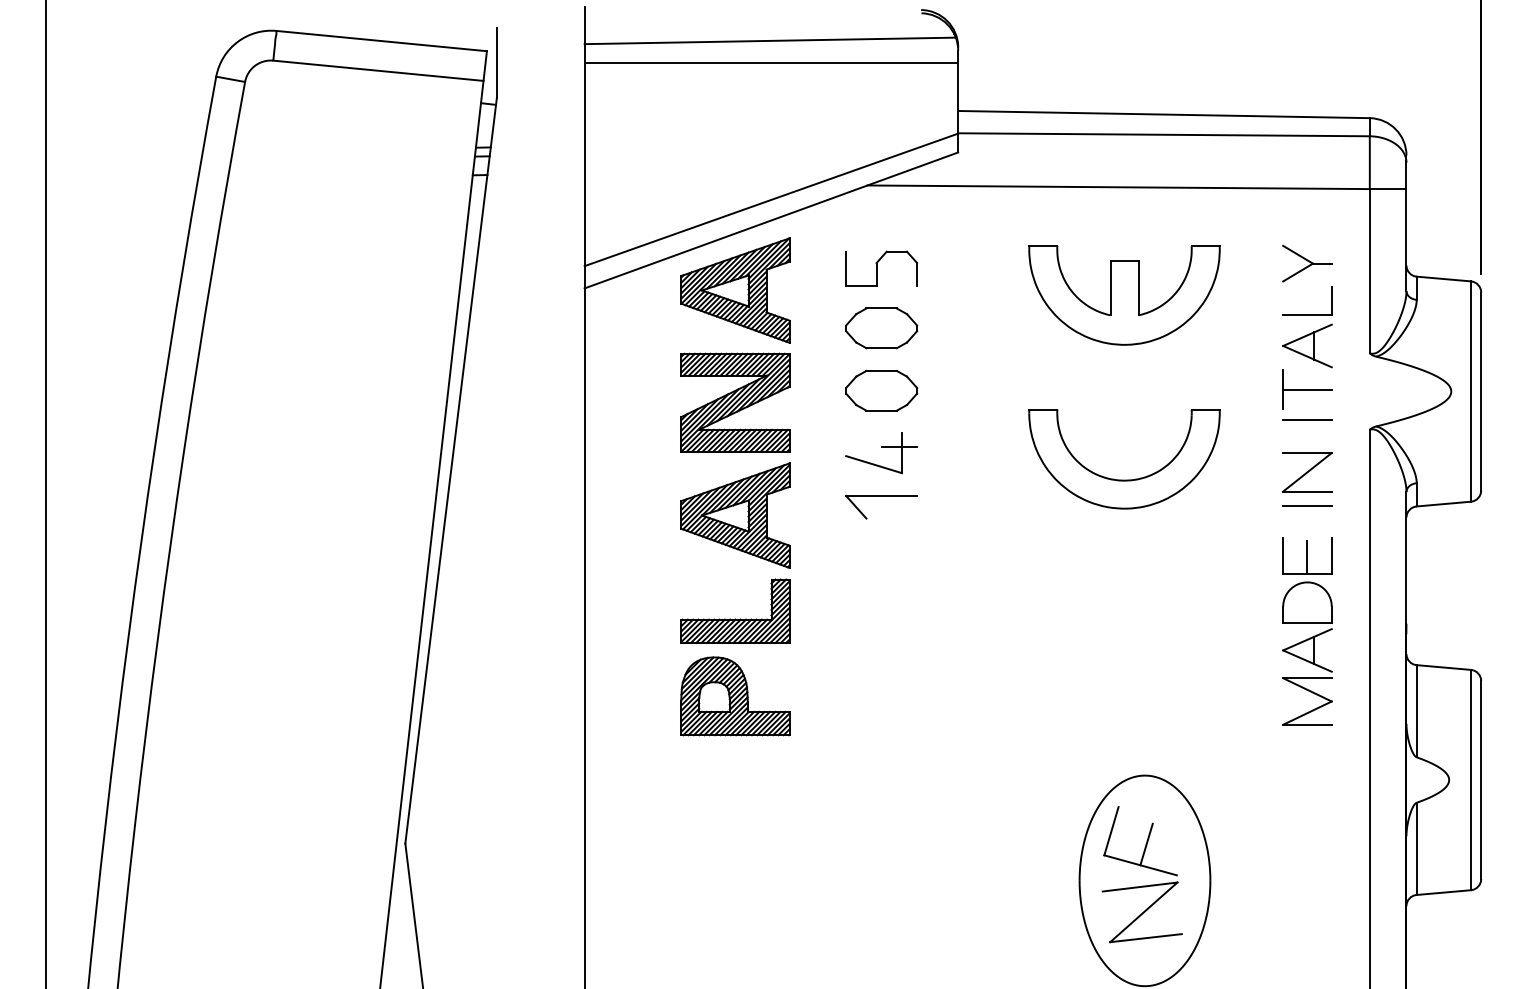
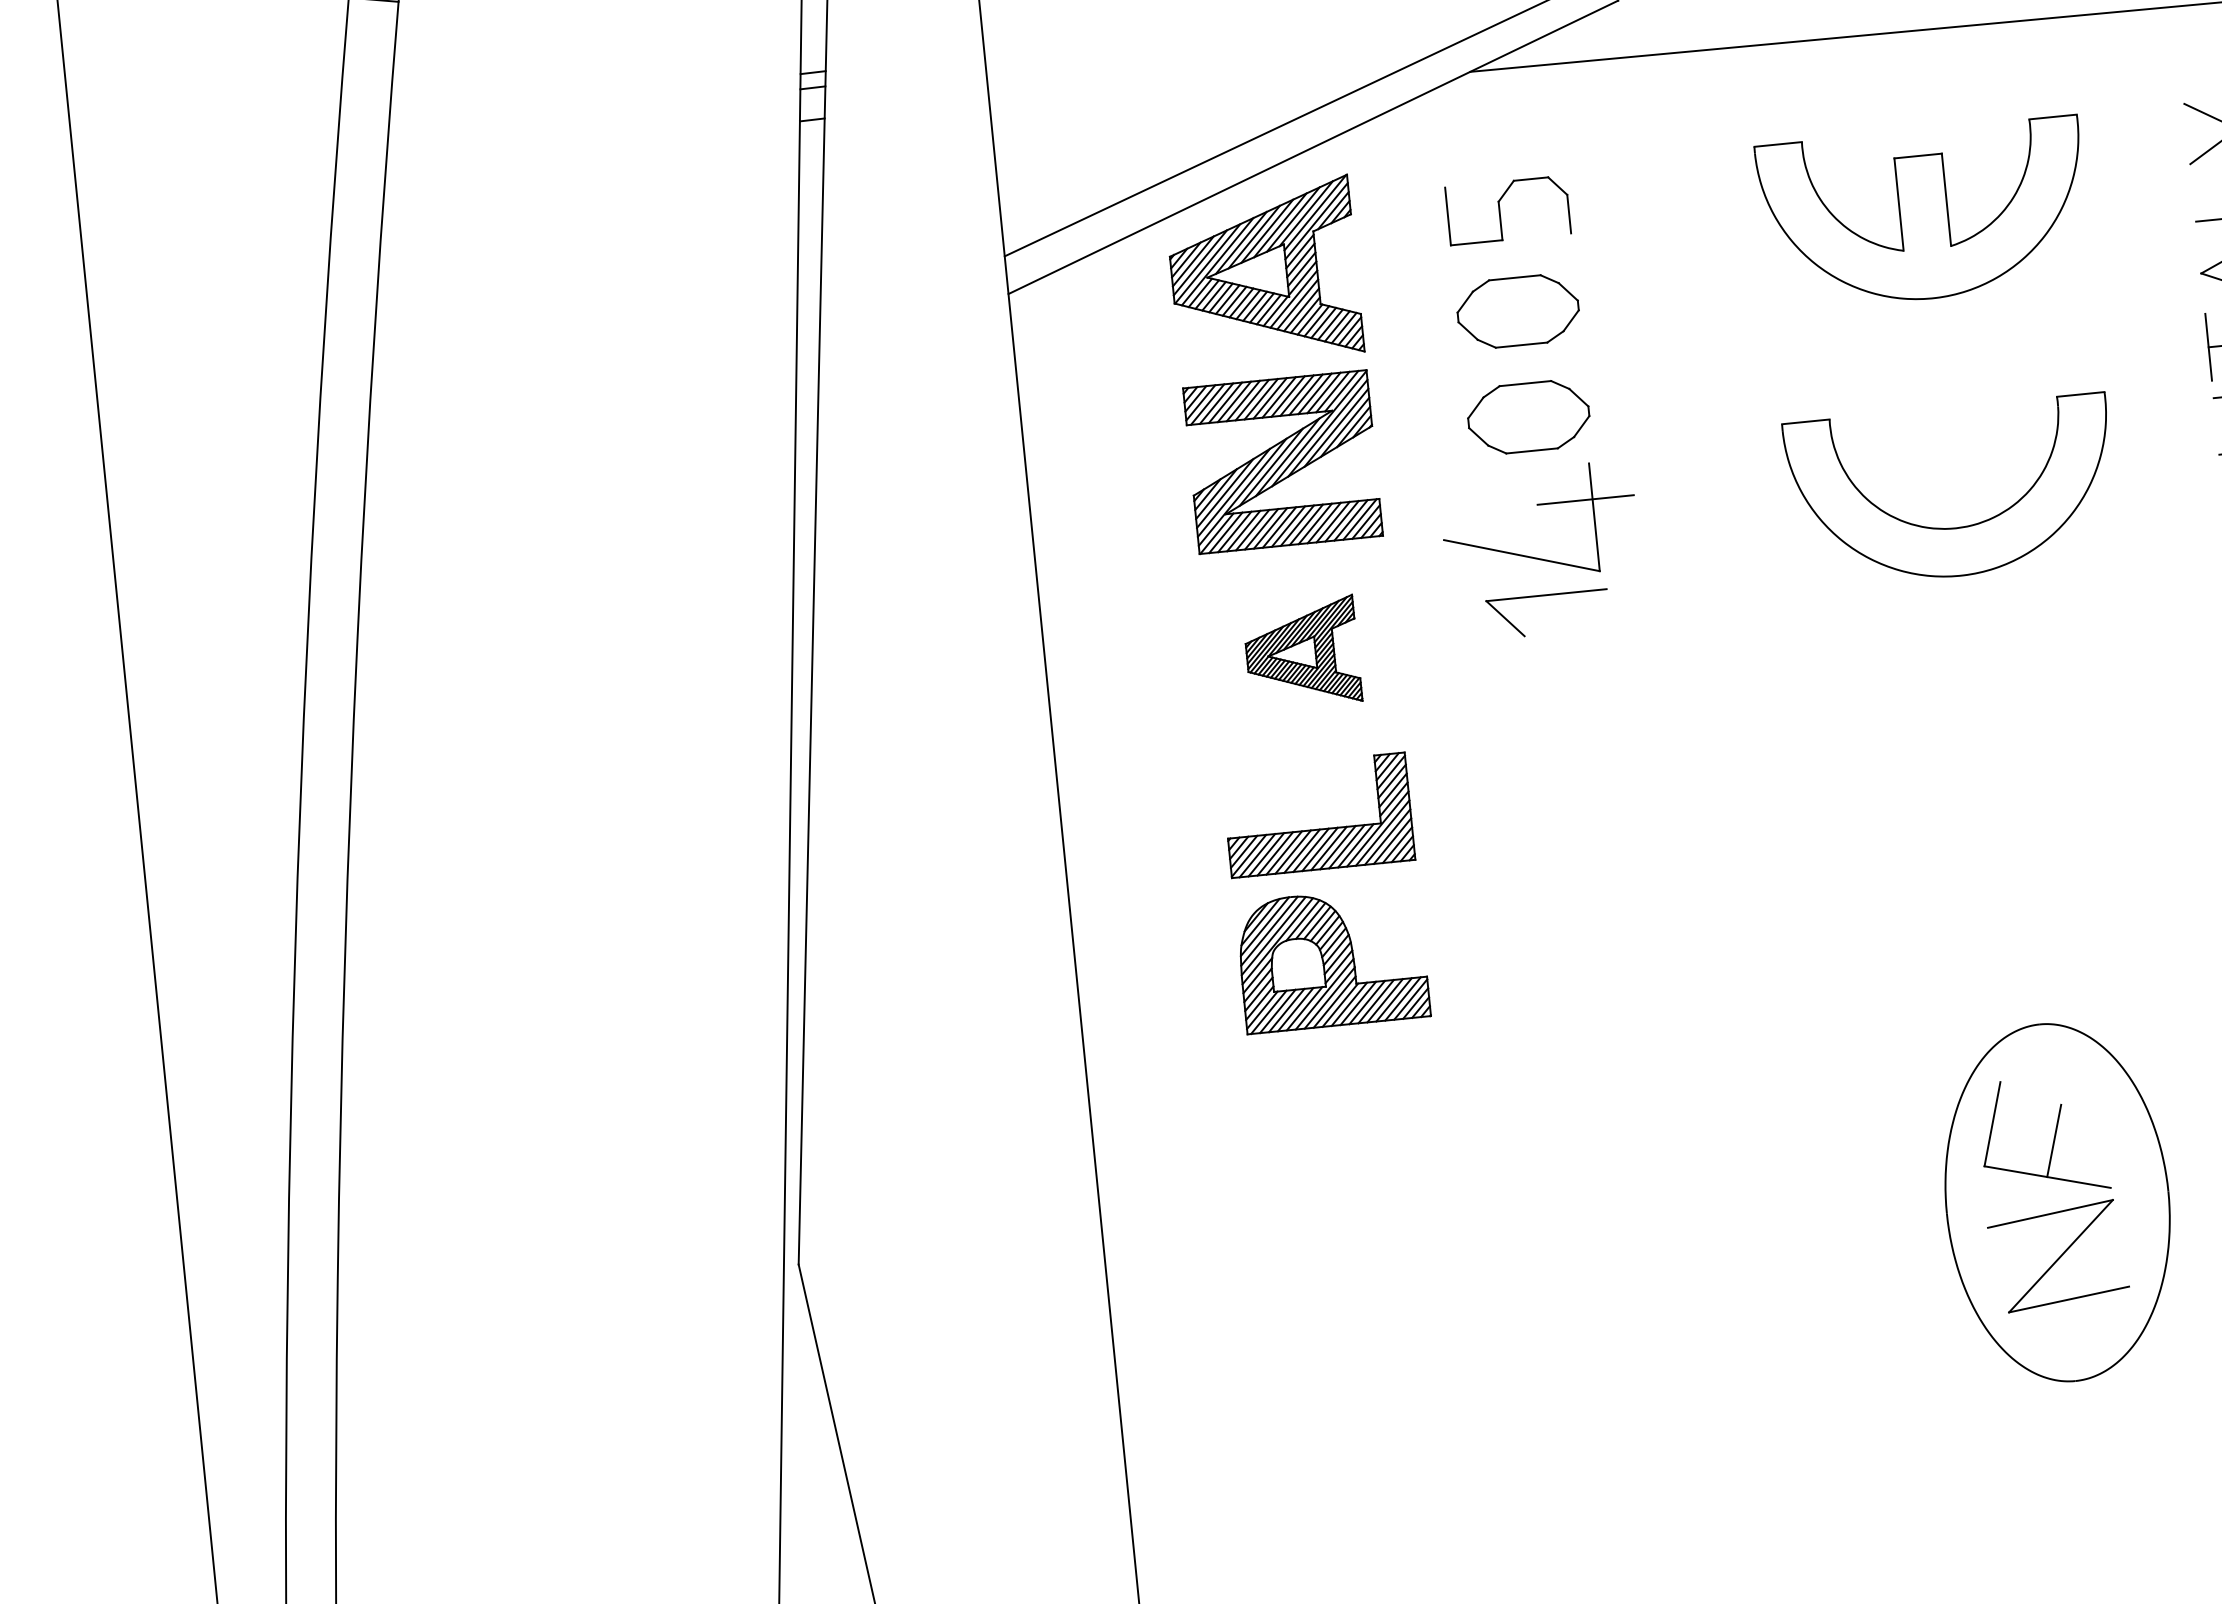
part: (881, 453) -> (1539, 523), size x1.6
part: (735, 515) -> (1302, 653), size x0.6

